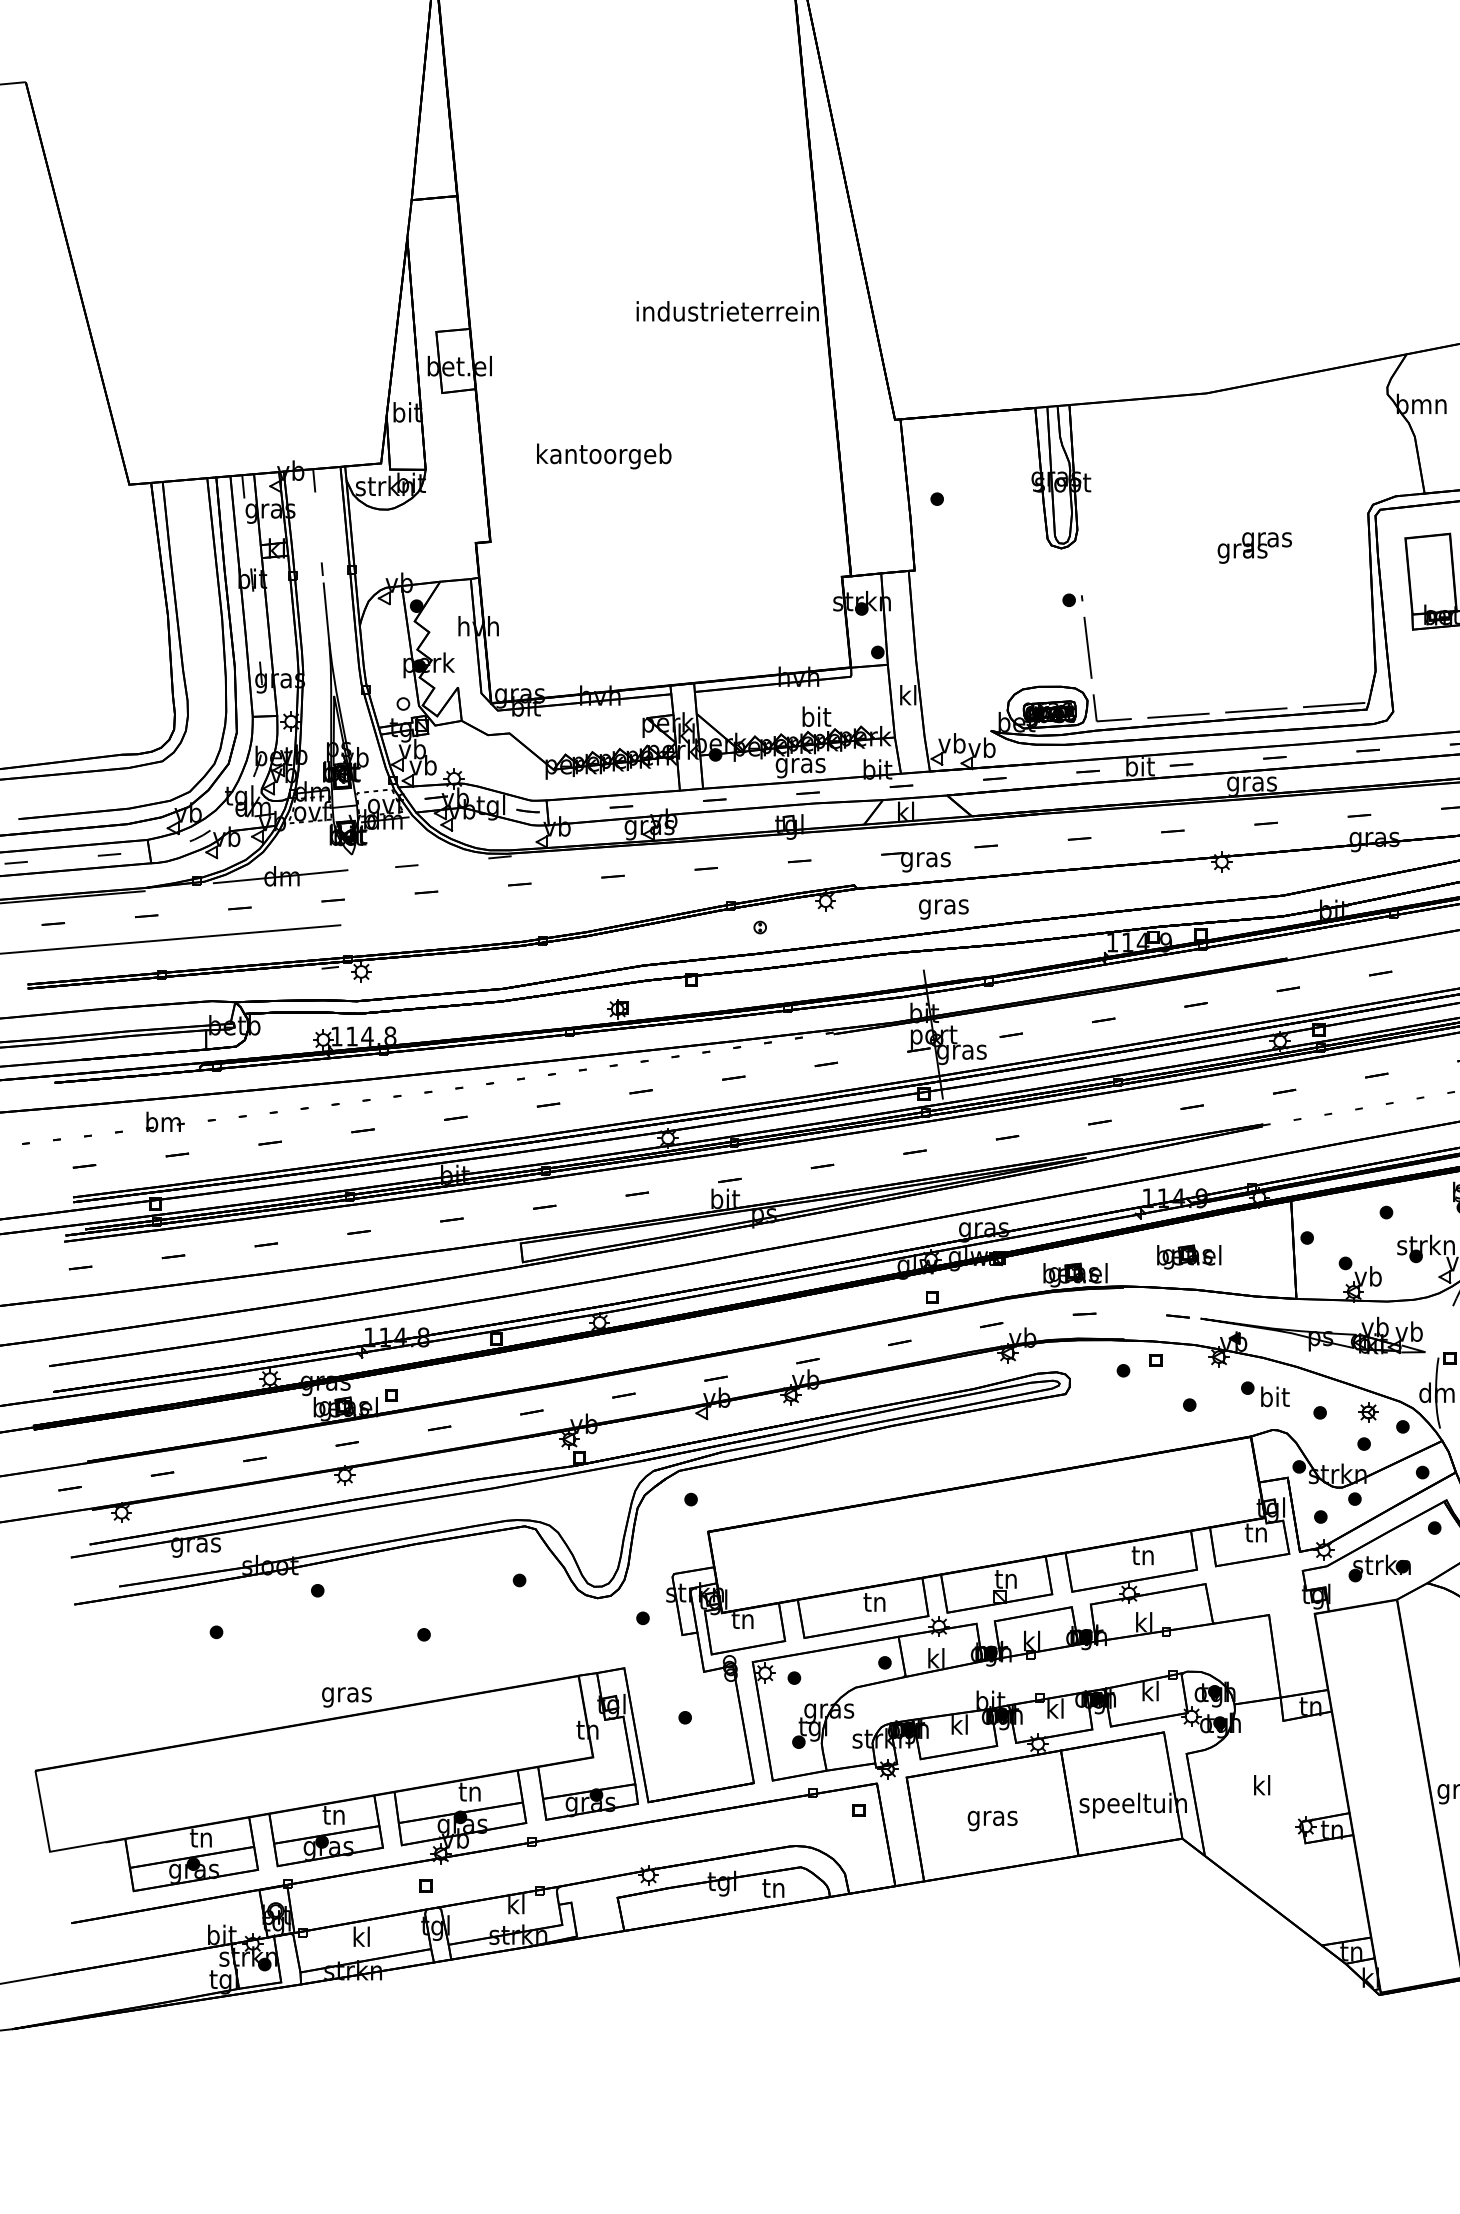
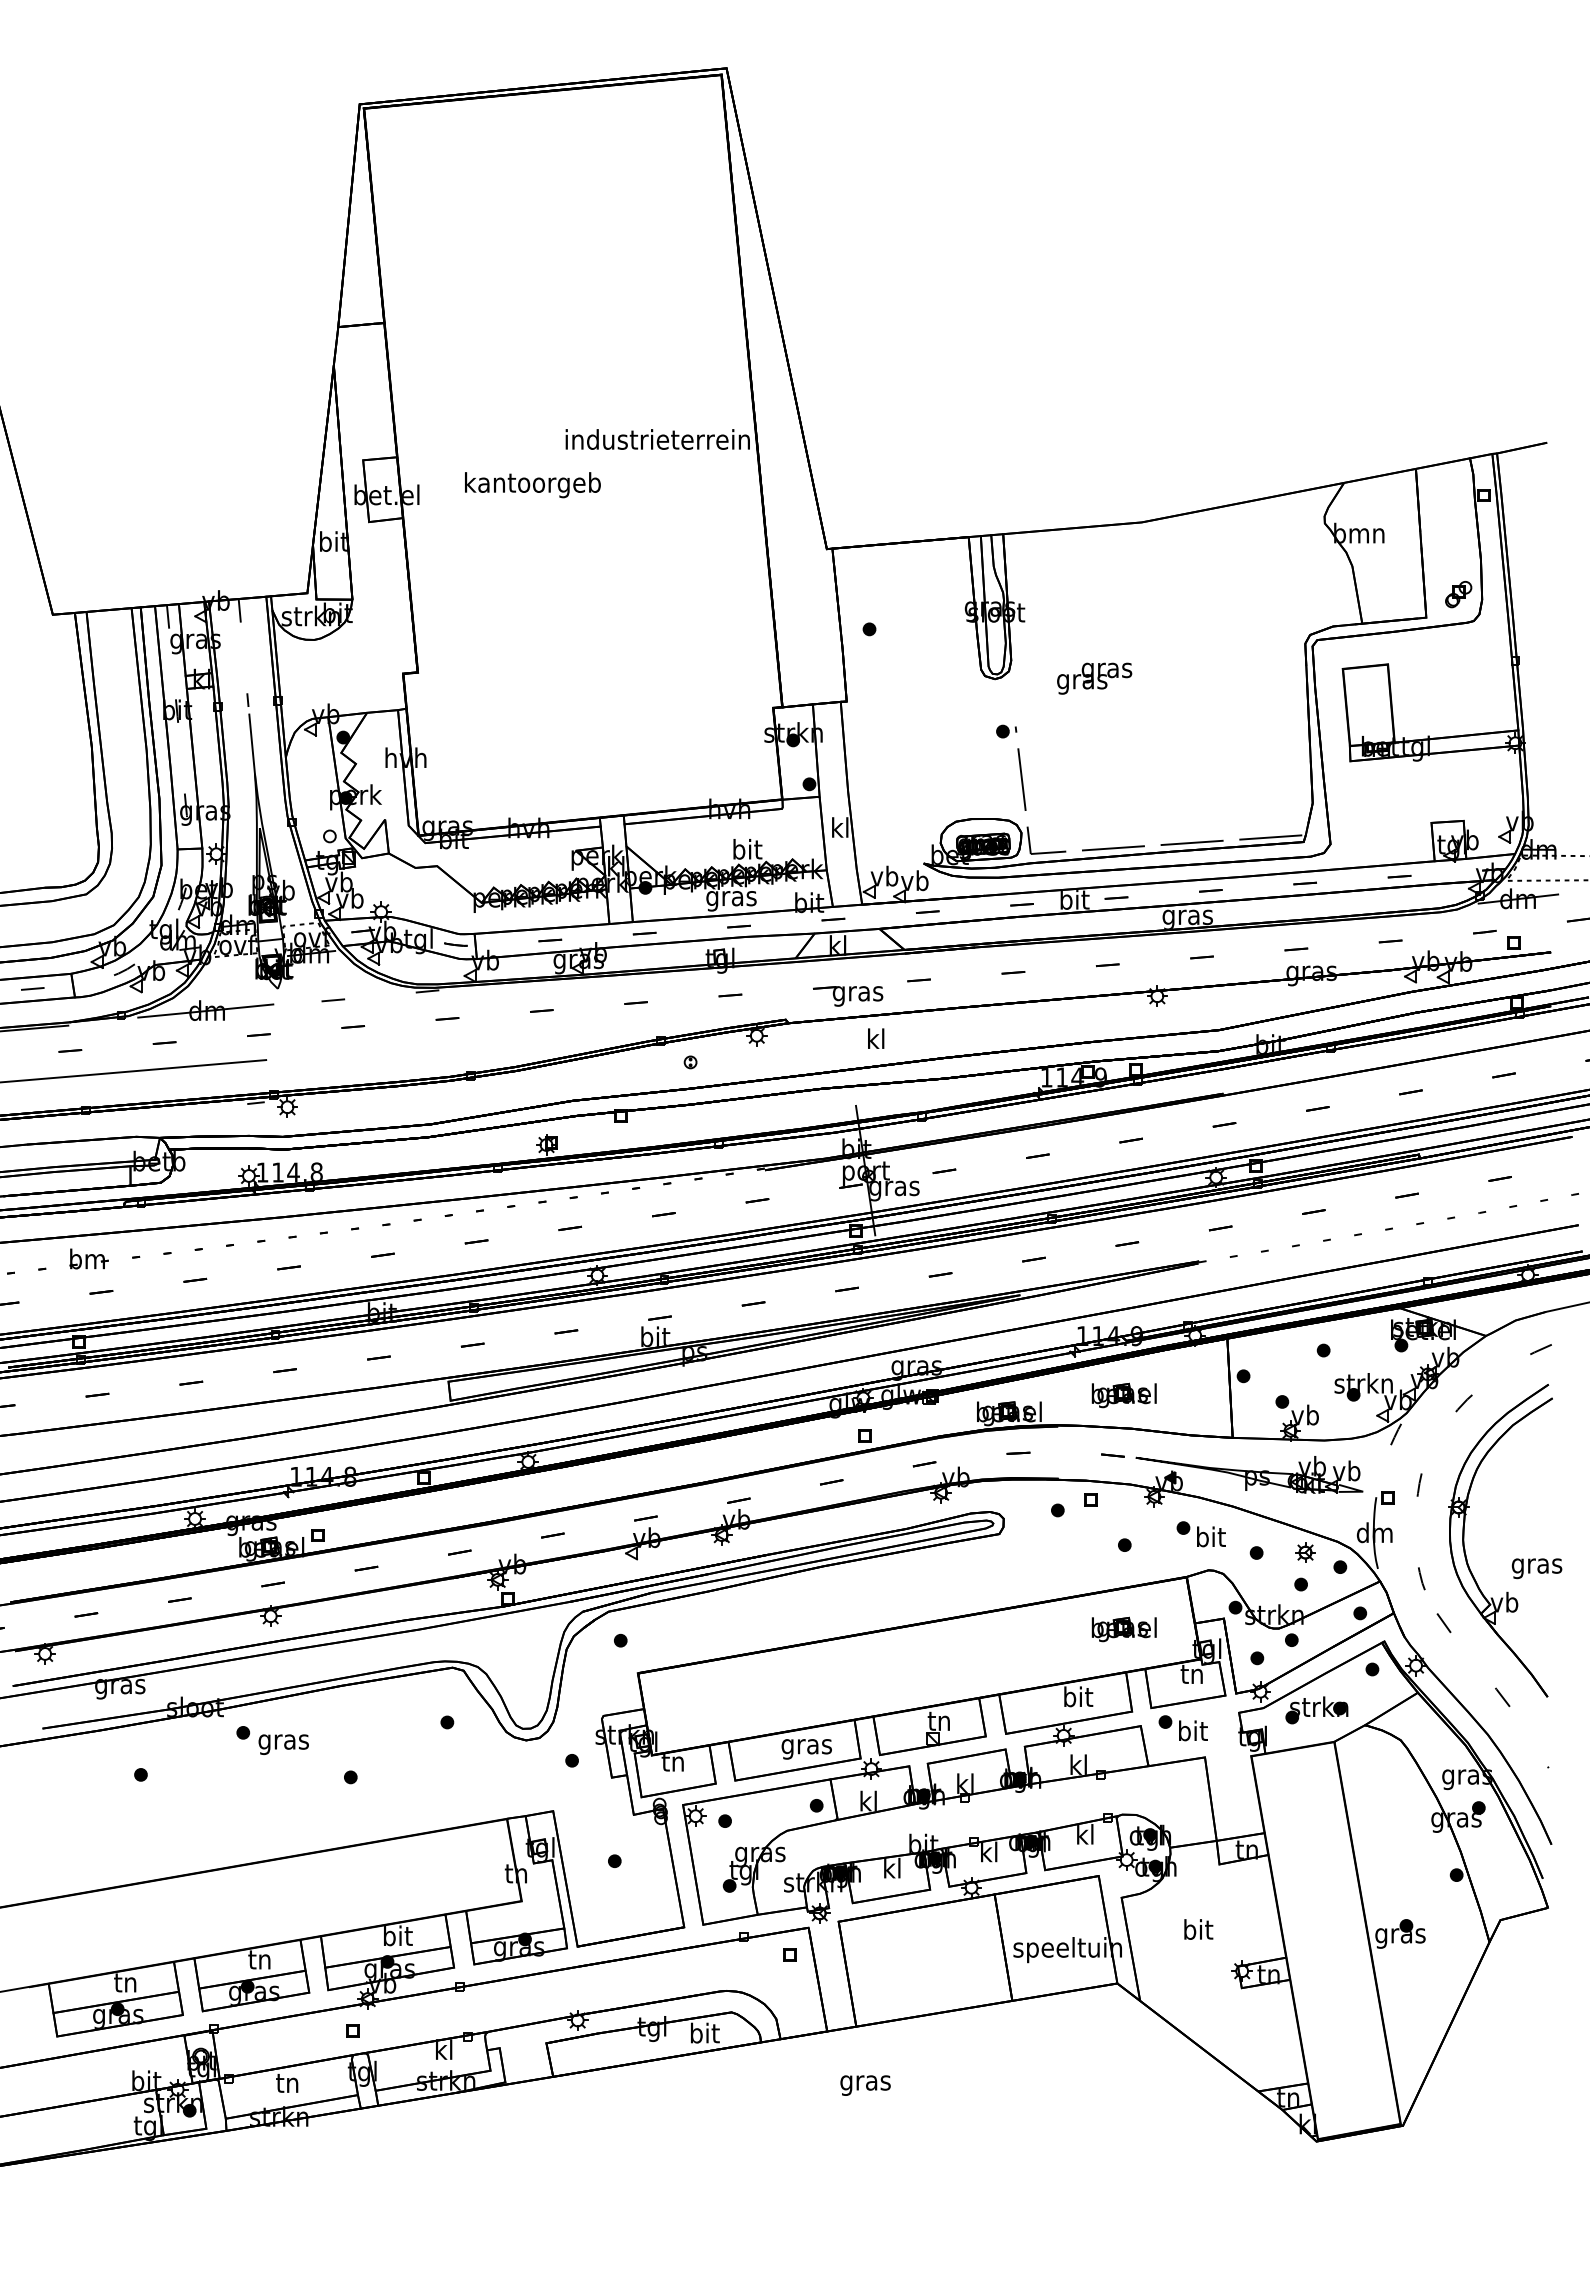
text: (603, 456) -> (532, 485), moved
text: (1254, 547) -> (1094, 678), moved
text: (944, 906) -> (876, 1041), gras -> kl
part: (1188, 1488) -> (1123, 1629), added
text: (1143, 1554) -> (1078, 1696), tn -> bit
part: (1246, 1586) -> (1182, 1728), added
text: (874, 1605) -> (806, 1747), tn -> gras
text: (346, 1697) -> (283, 1744), moved
text: (1262, 1785) -> (1198, 1929), kl -> bit
text: (471, 1791) -> (398, 1935), tn -> bit
text: (992, 1820) -> (865, 2085), moved
text: (774, 1887) -> (705, 2032), tn -> bit
text: (361, 1936) -> (287, 2082), kl -> tn

